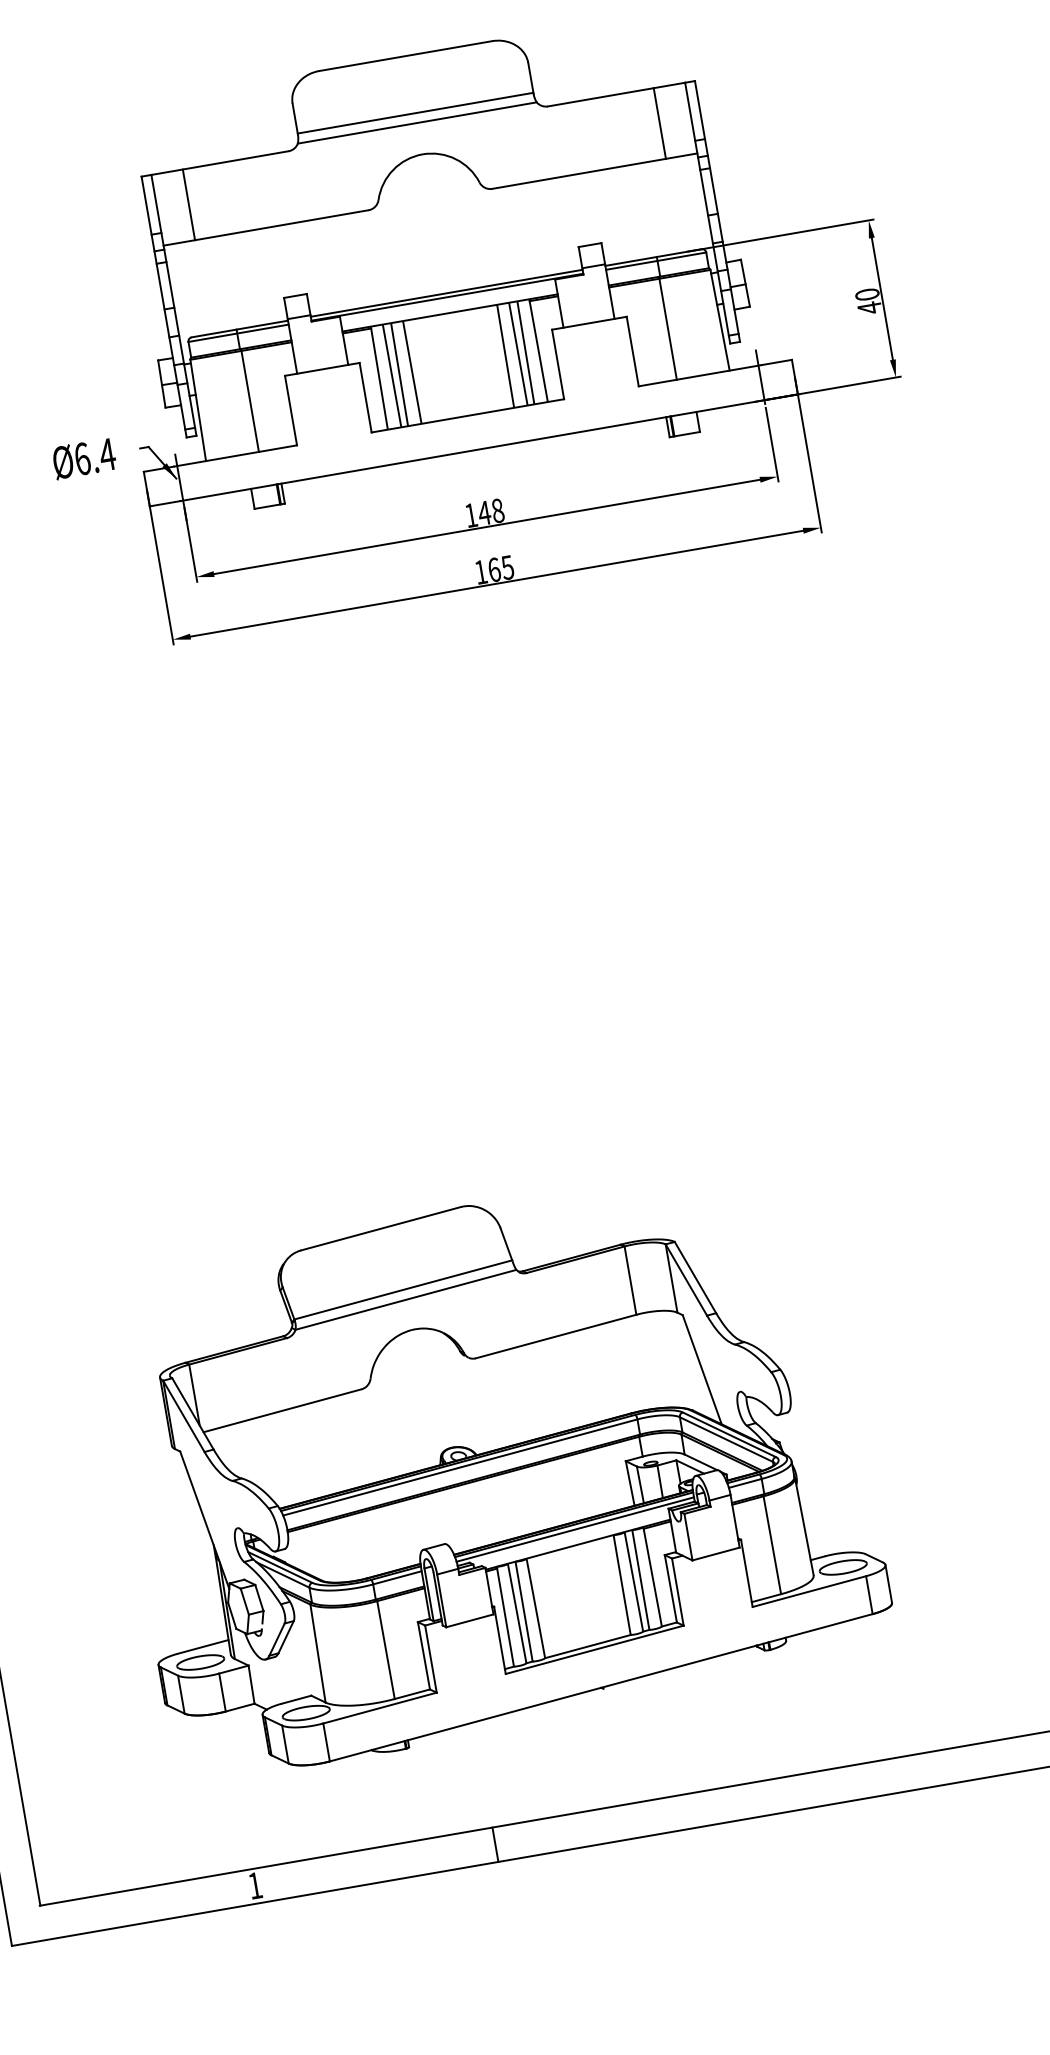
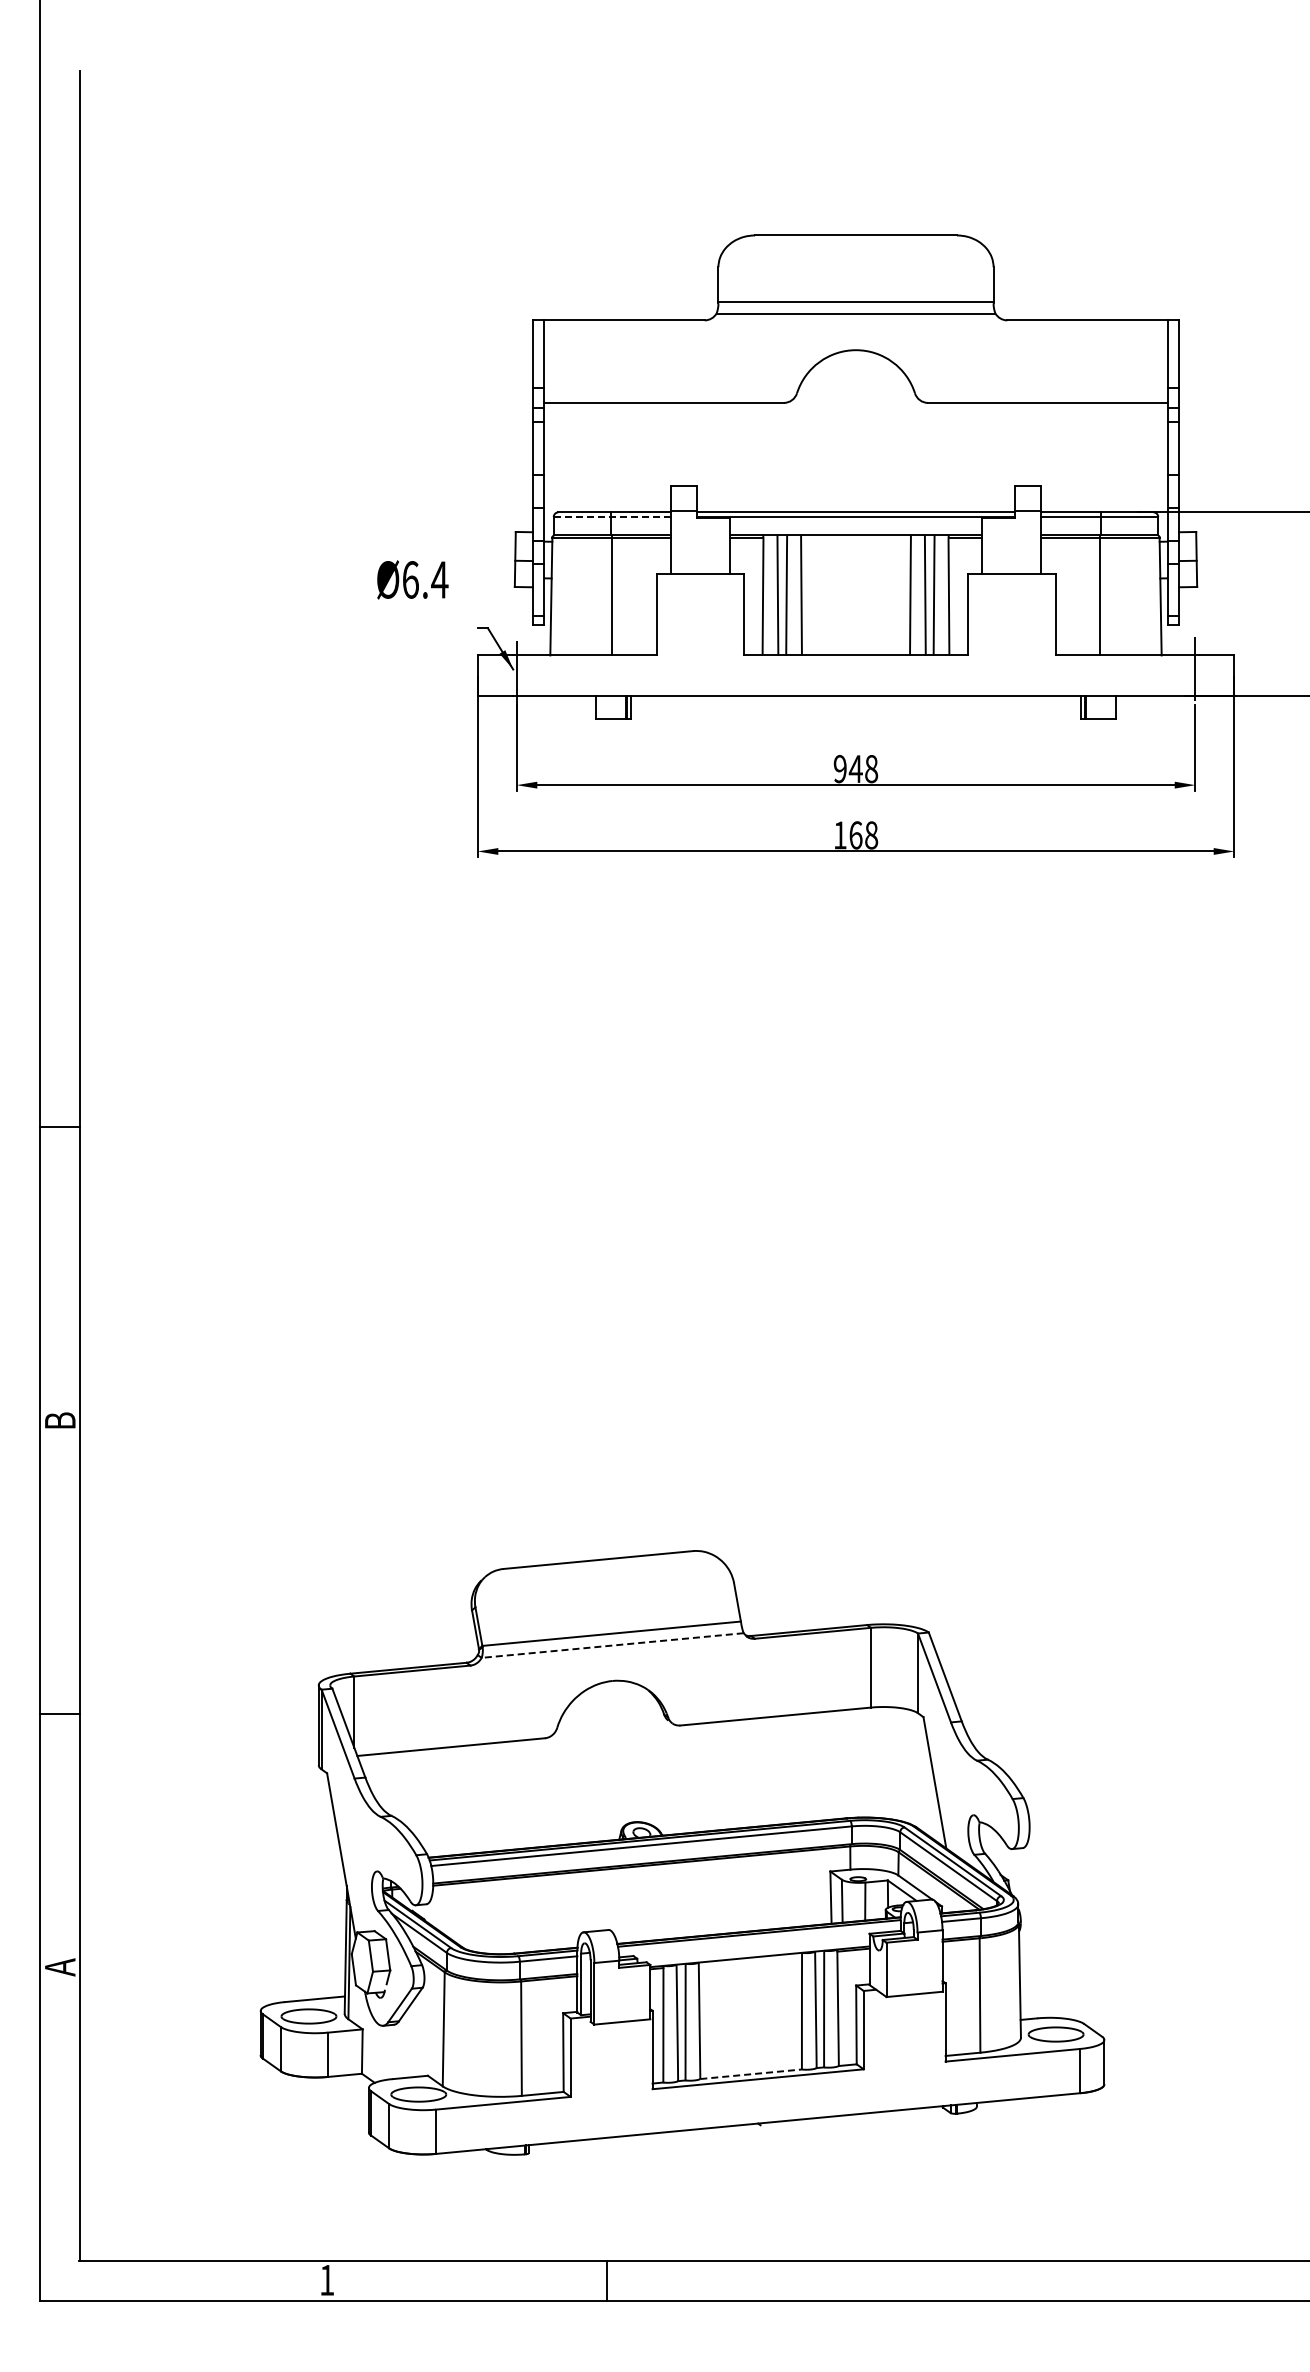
line: (659, 123) -> (1130, 361), removed
line: (189, 204) -> (581, 361), removed
line: (238, 332) -> (612, 516), solid -> dashed
text: (84, 458) -> (412, 579), moved
text: (470, 515) -> (839, 768), 148 -> 948
text: (507, 567) -> (871, 835), 165 -> 168
line: (405, 1299) -> (612, 1645), solid -> dashed
line: (575, 1529) -> (759, 1938), removed
line: (588, 1646) -> (751, 2074), solid -> dashed

